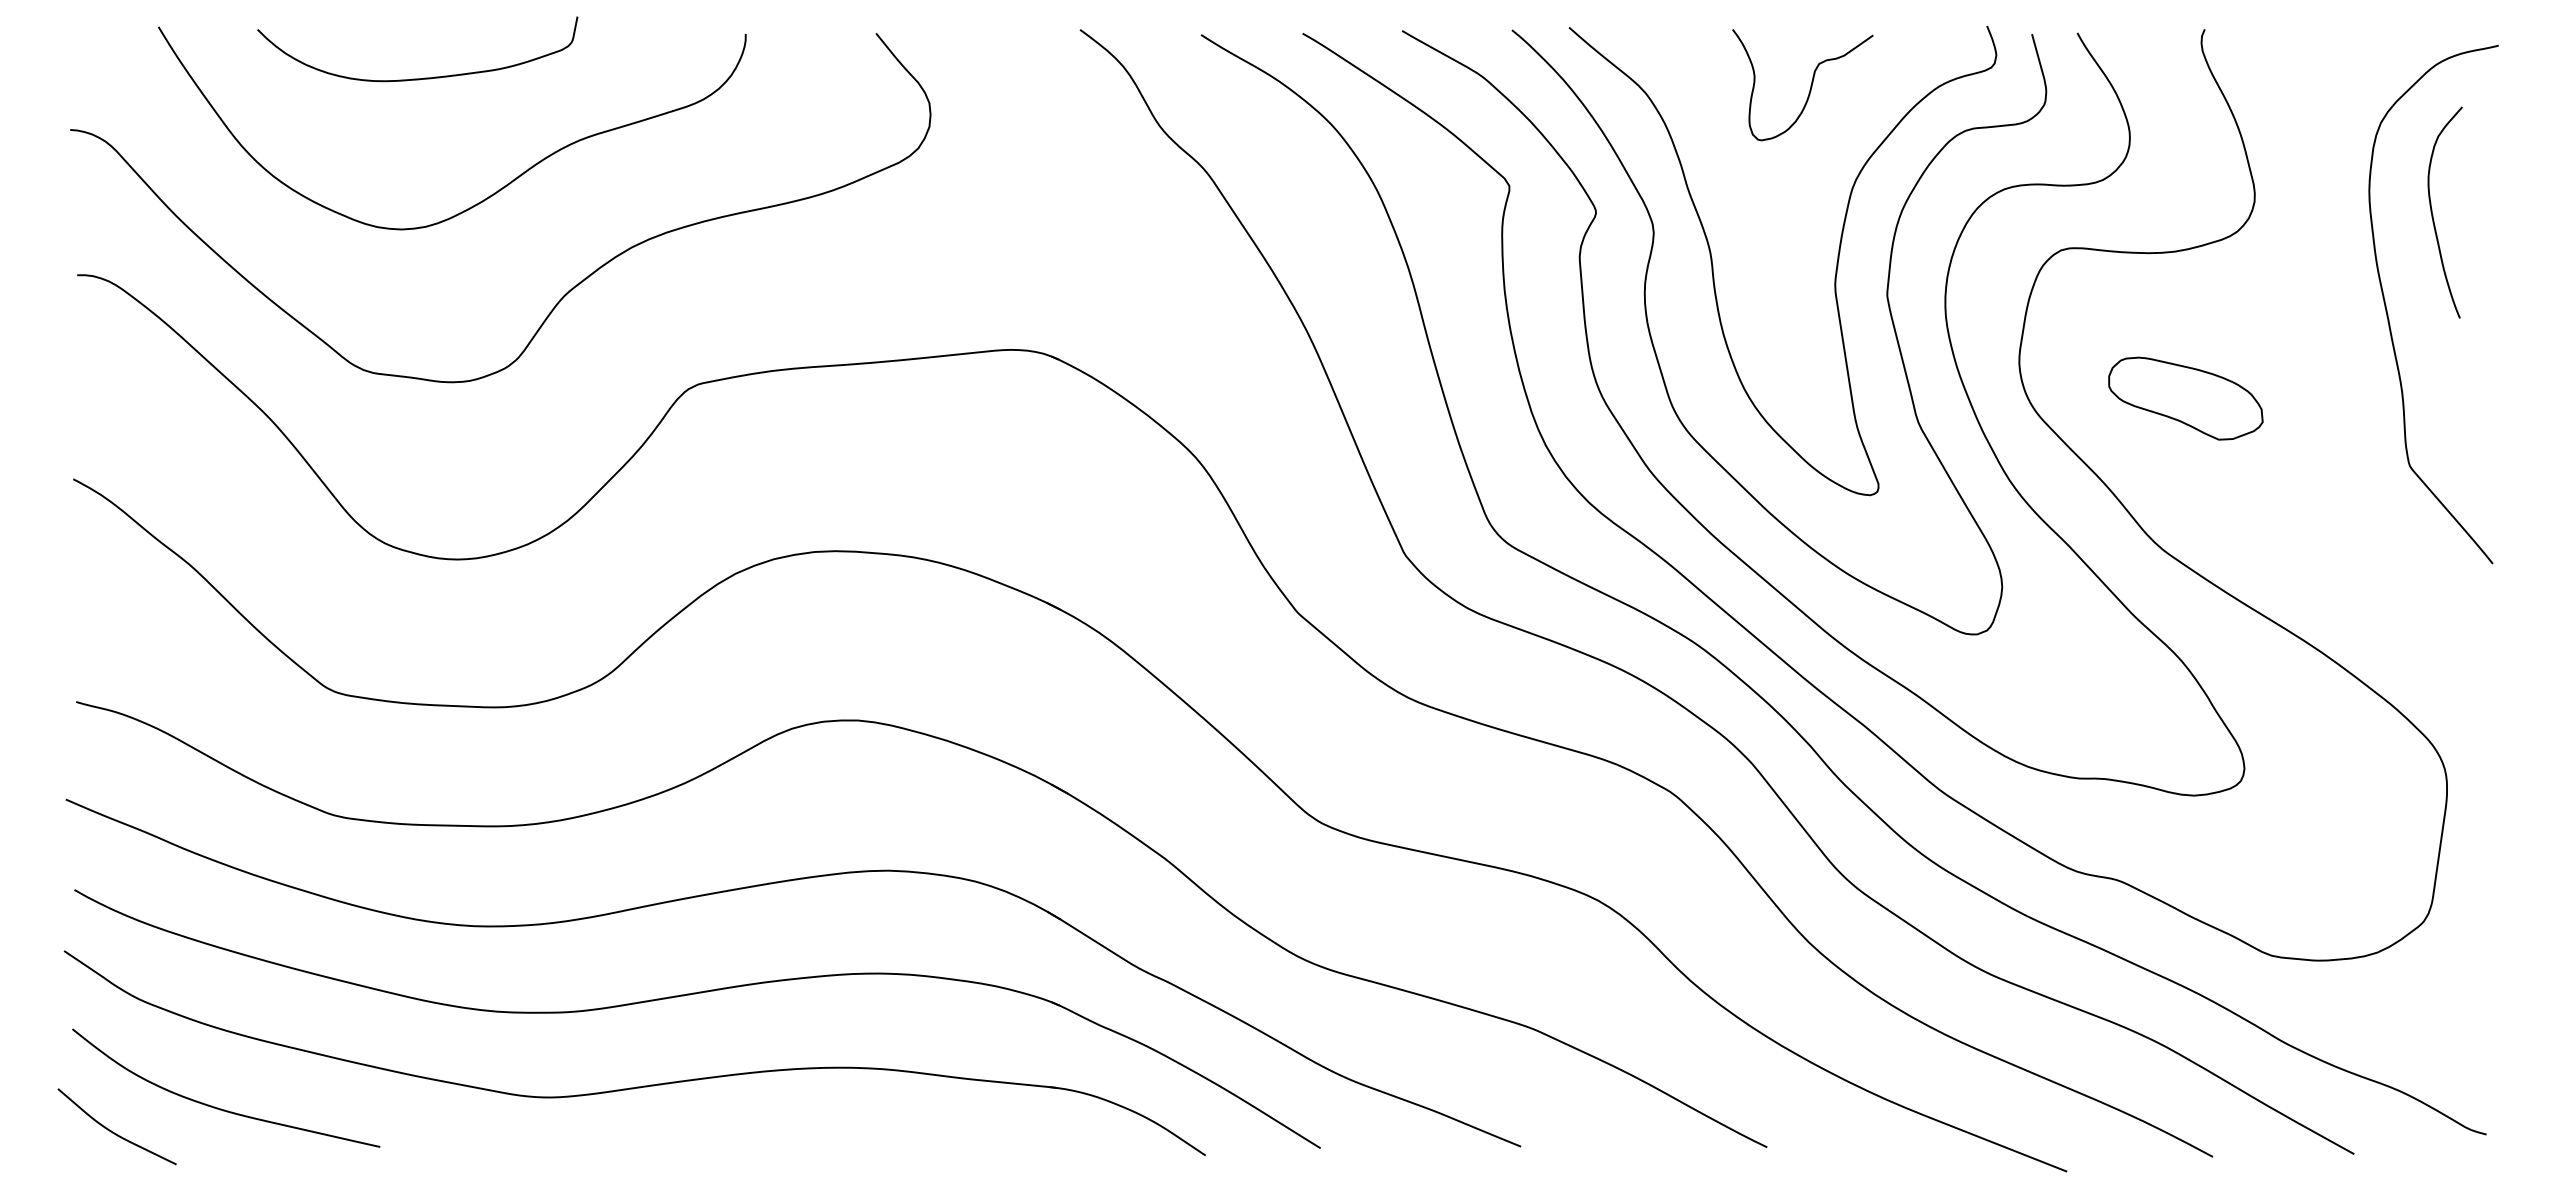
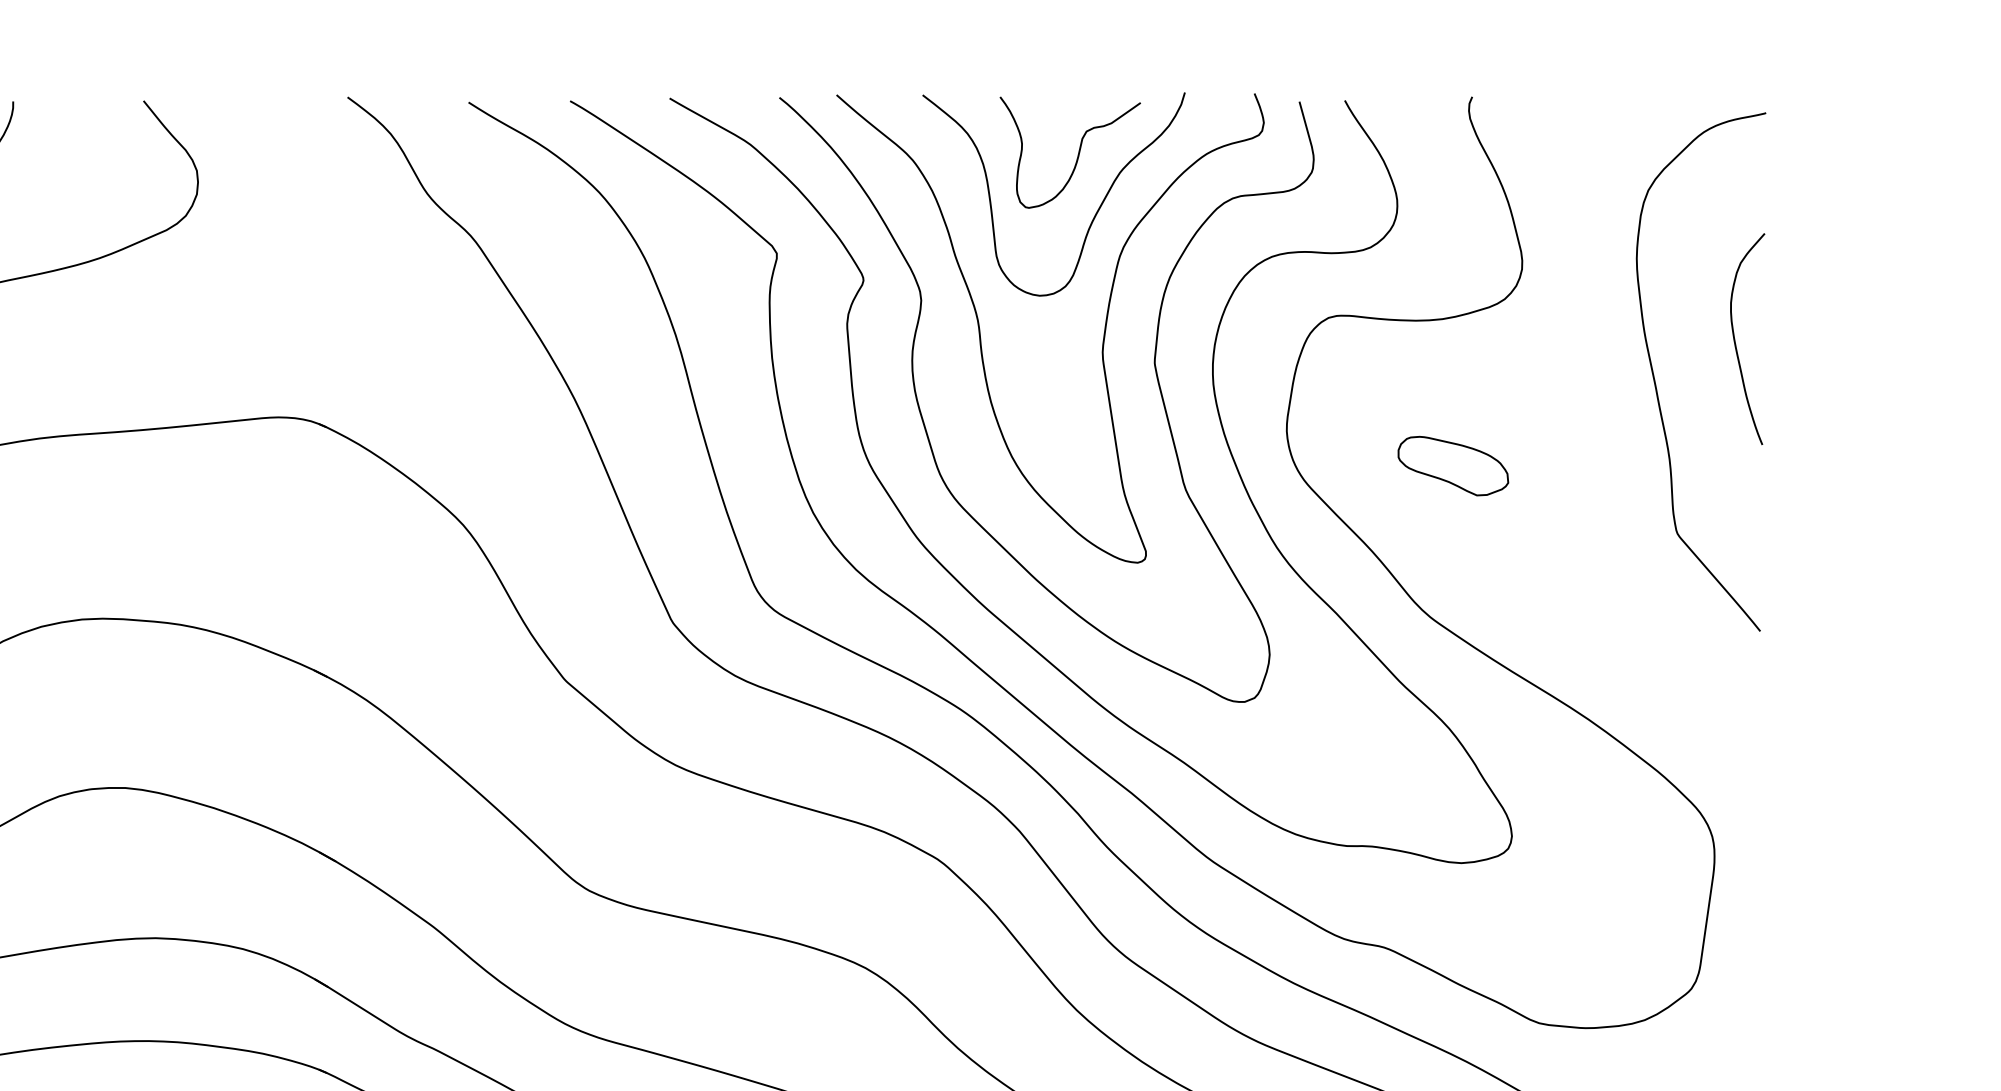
curve: (1826, 148) -> (1093, 216), added
curve: (2433, 215) -> (1735, 342), moved
part: (2185, 398) -> (1452, 466), size x0.71

